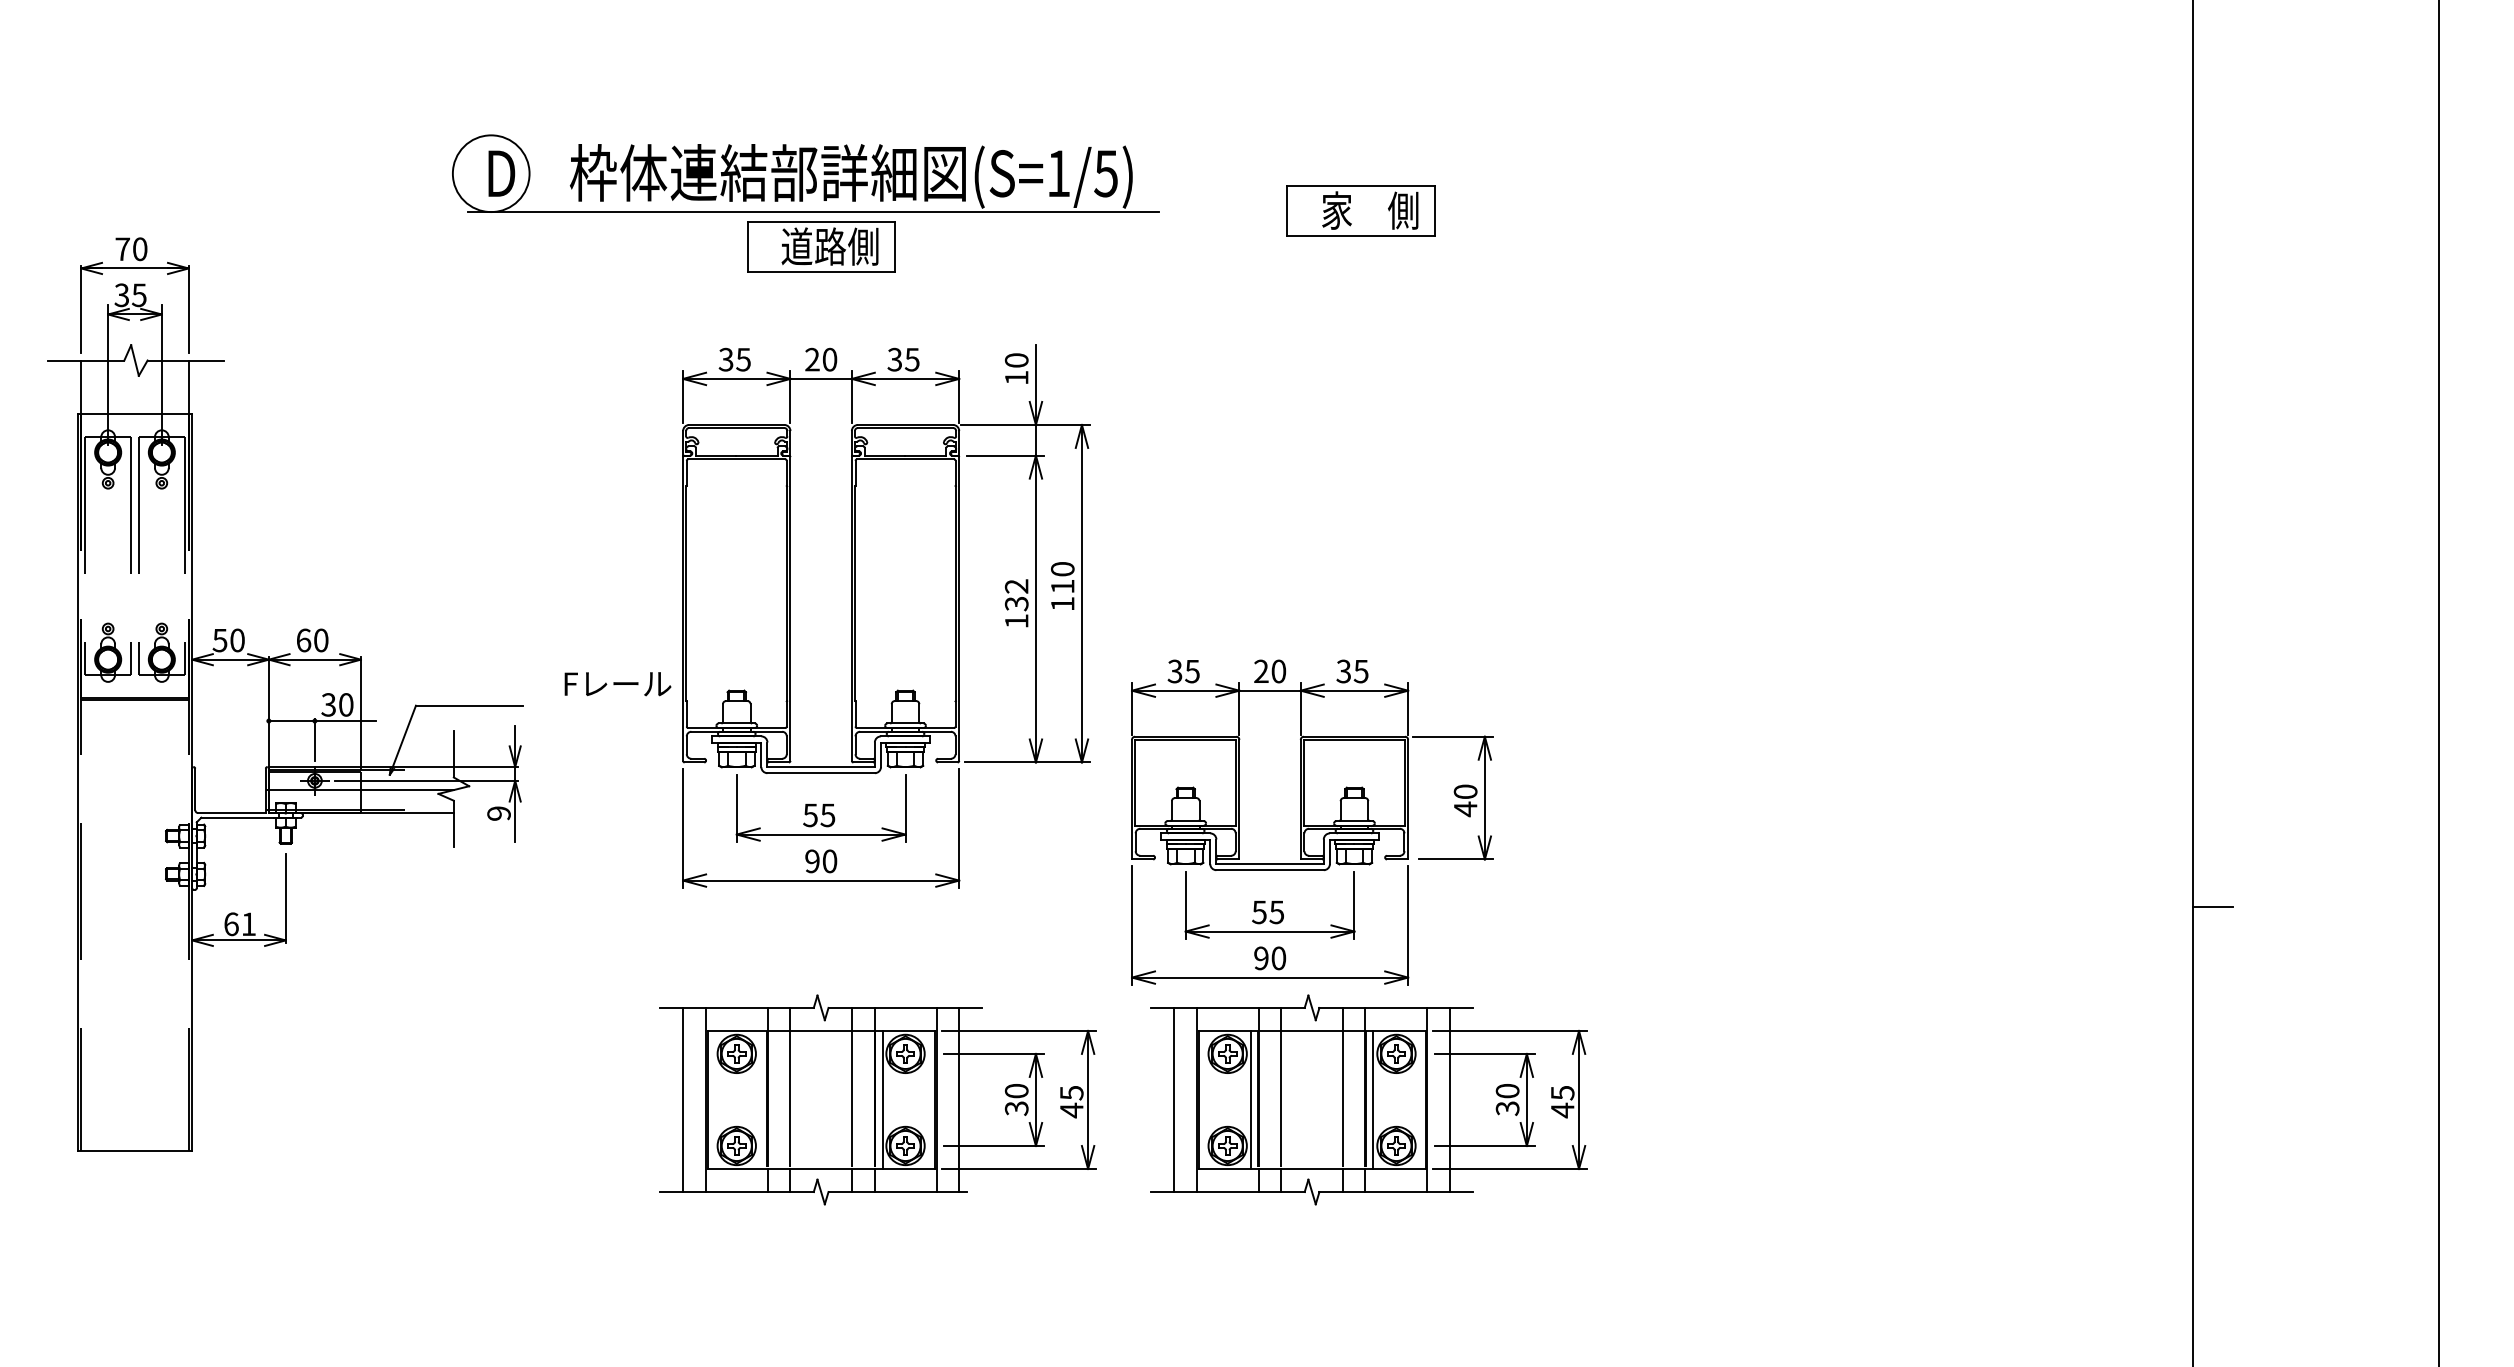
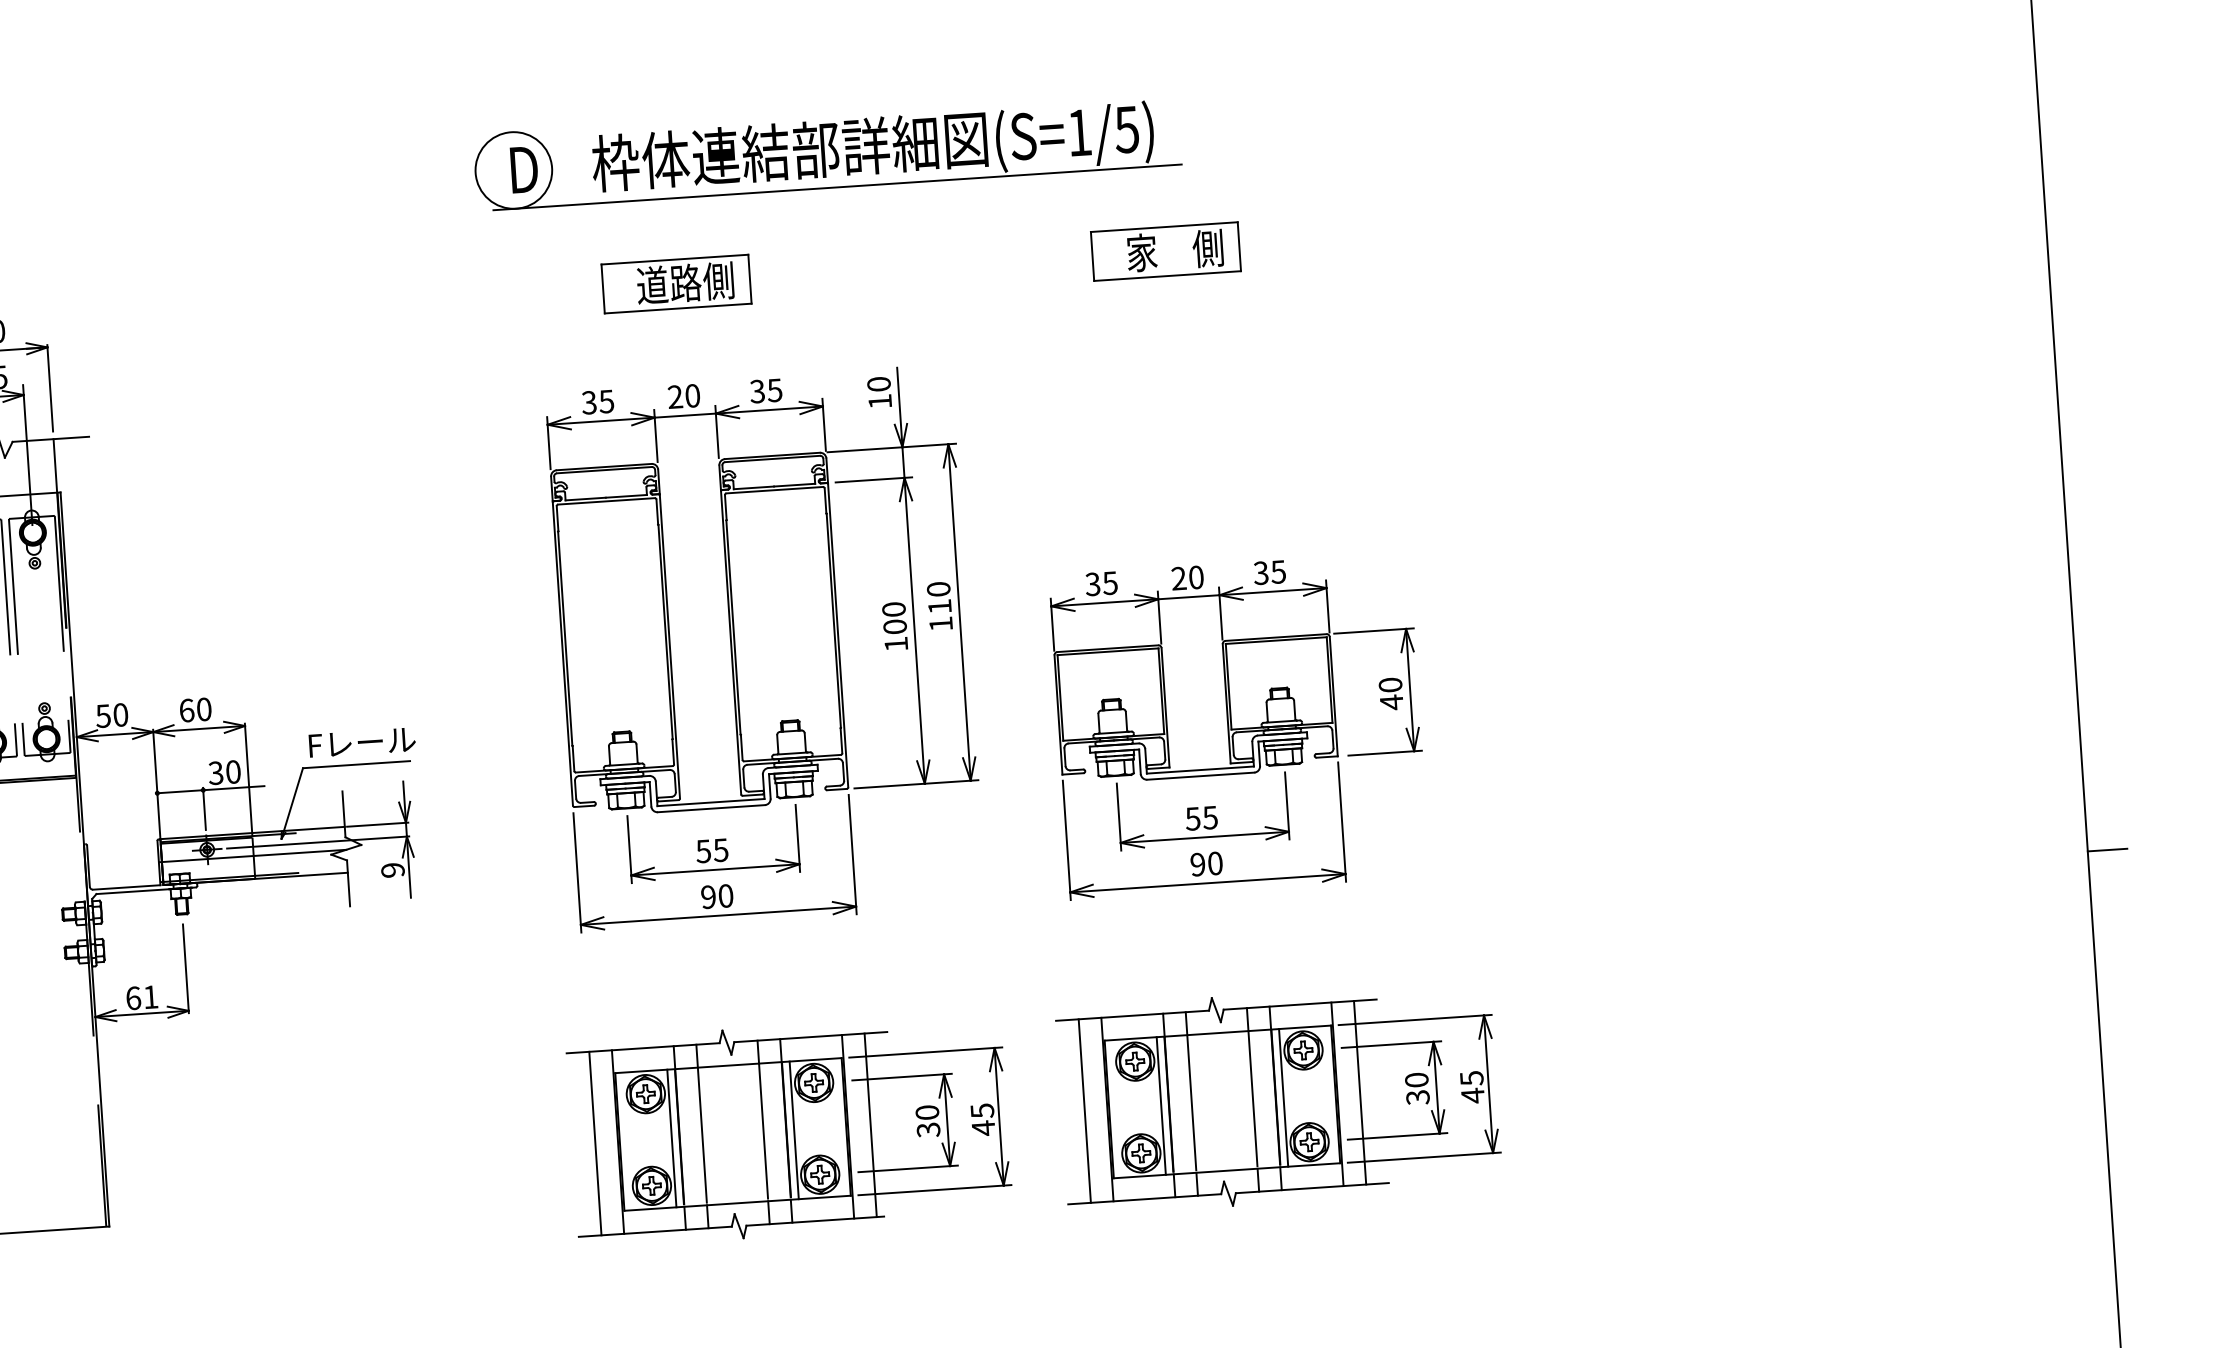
part: (805, 173) -> (827, 149), moved
part: (1360, 210) -> (1165, 251), moved
text: (1016, 595) -> (894, 618), 132 -> 100
text: (617, 684) -> (361, 743), moved
part: (1312, 822) -> (1239, 725), moved
line: (759, 1099) -> (671, 1138), added

